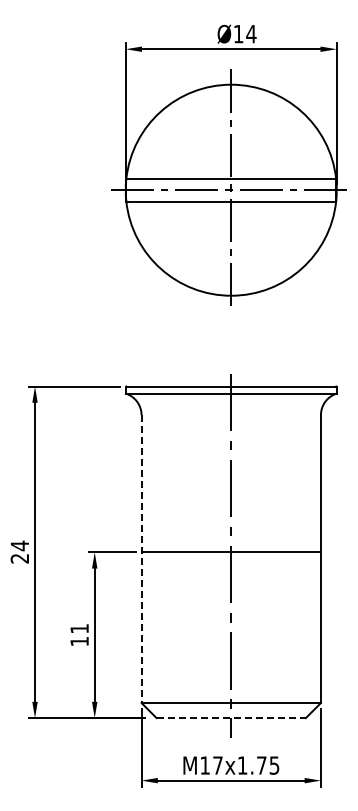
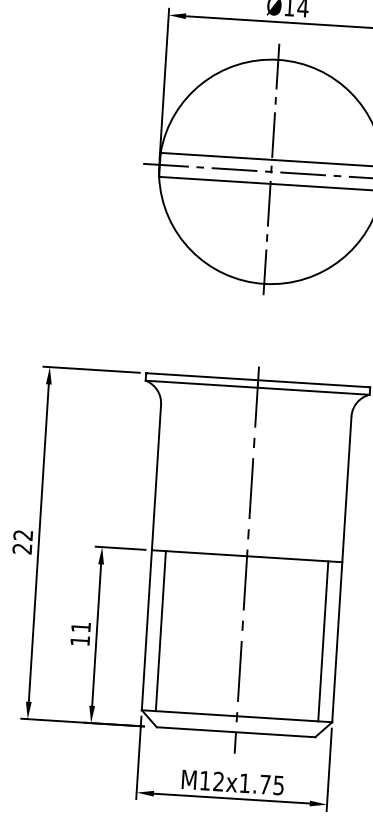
text: (19, 545) -> (22, 534), 24 -> 22
line: (141, 559) -> (151, 557), dashed -> solid
line: (154, 627) -> (160, 630), added
line: (307, 627) -> (323, 641), added
line: (231, 718) -> (236, 732), dashed -> solid
text: (217, 765) -> (218, 781), M17x1.75 -> M12x1.75

